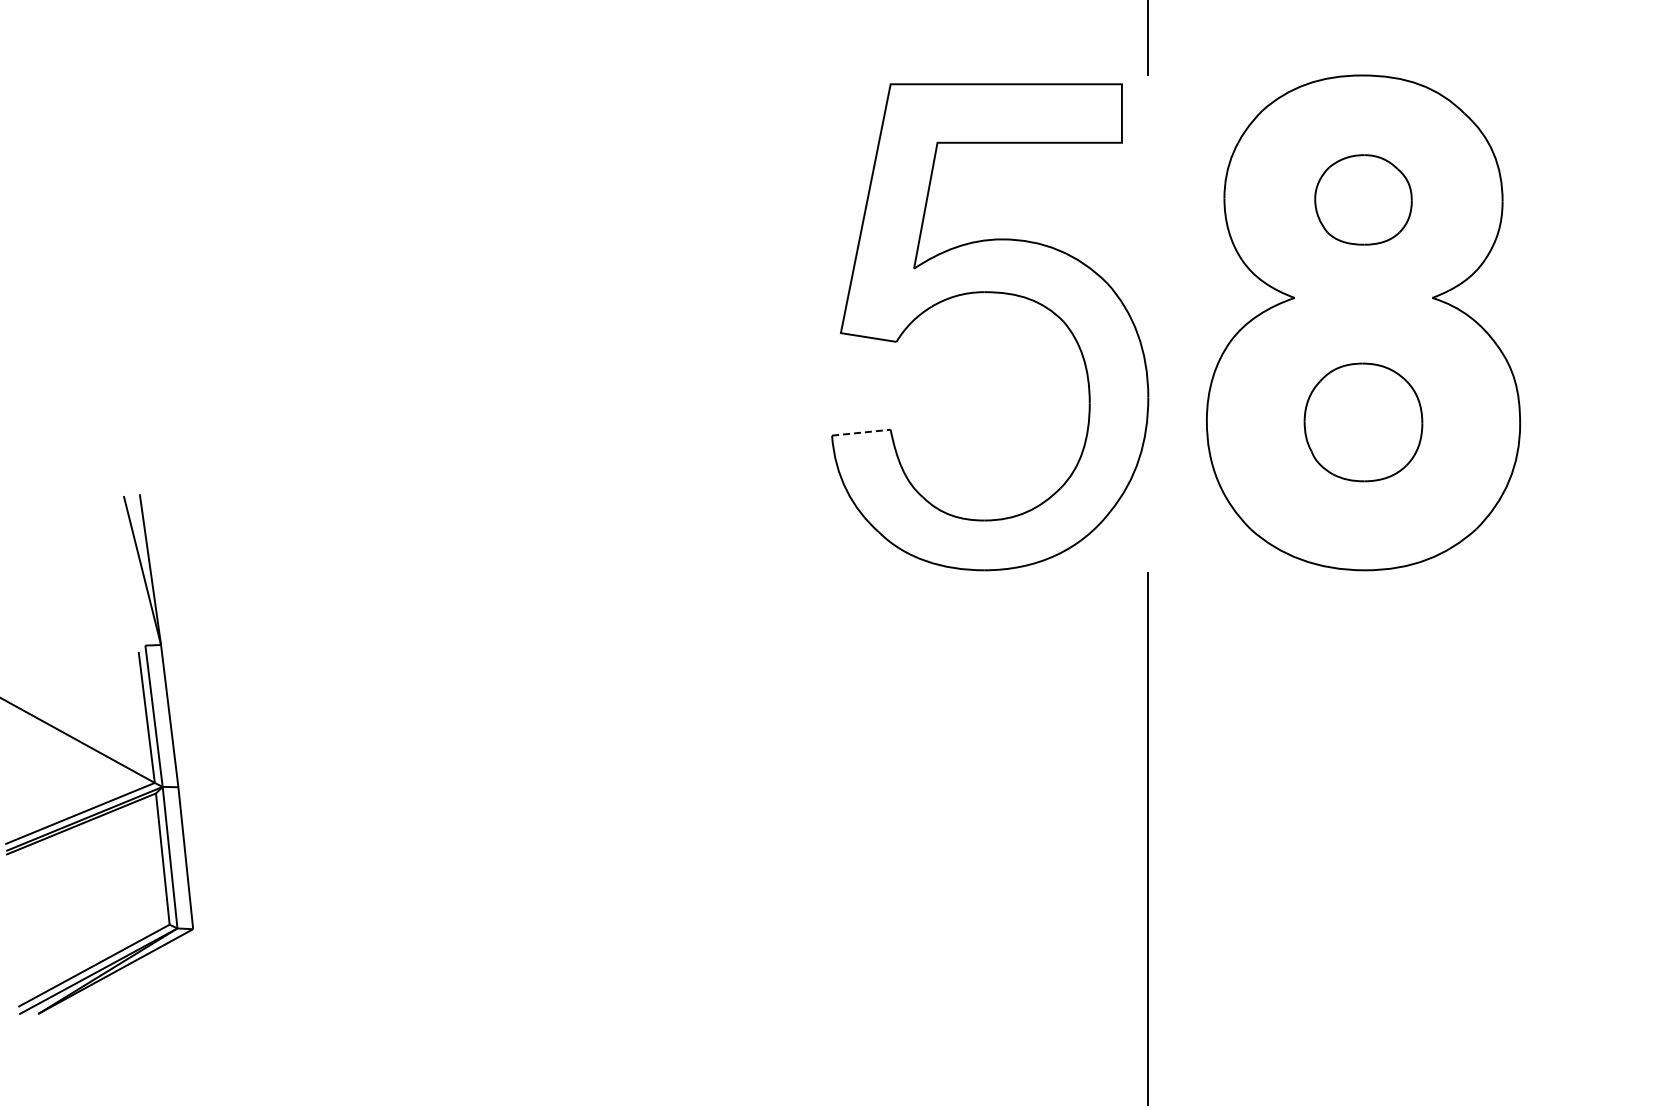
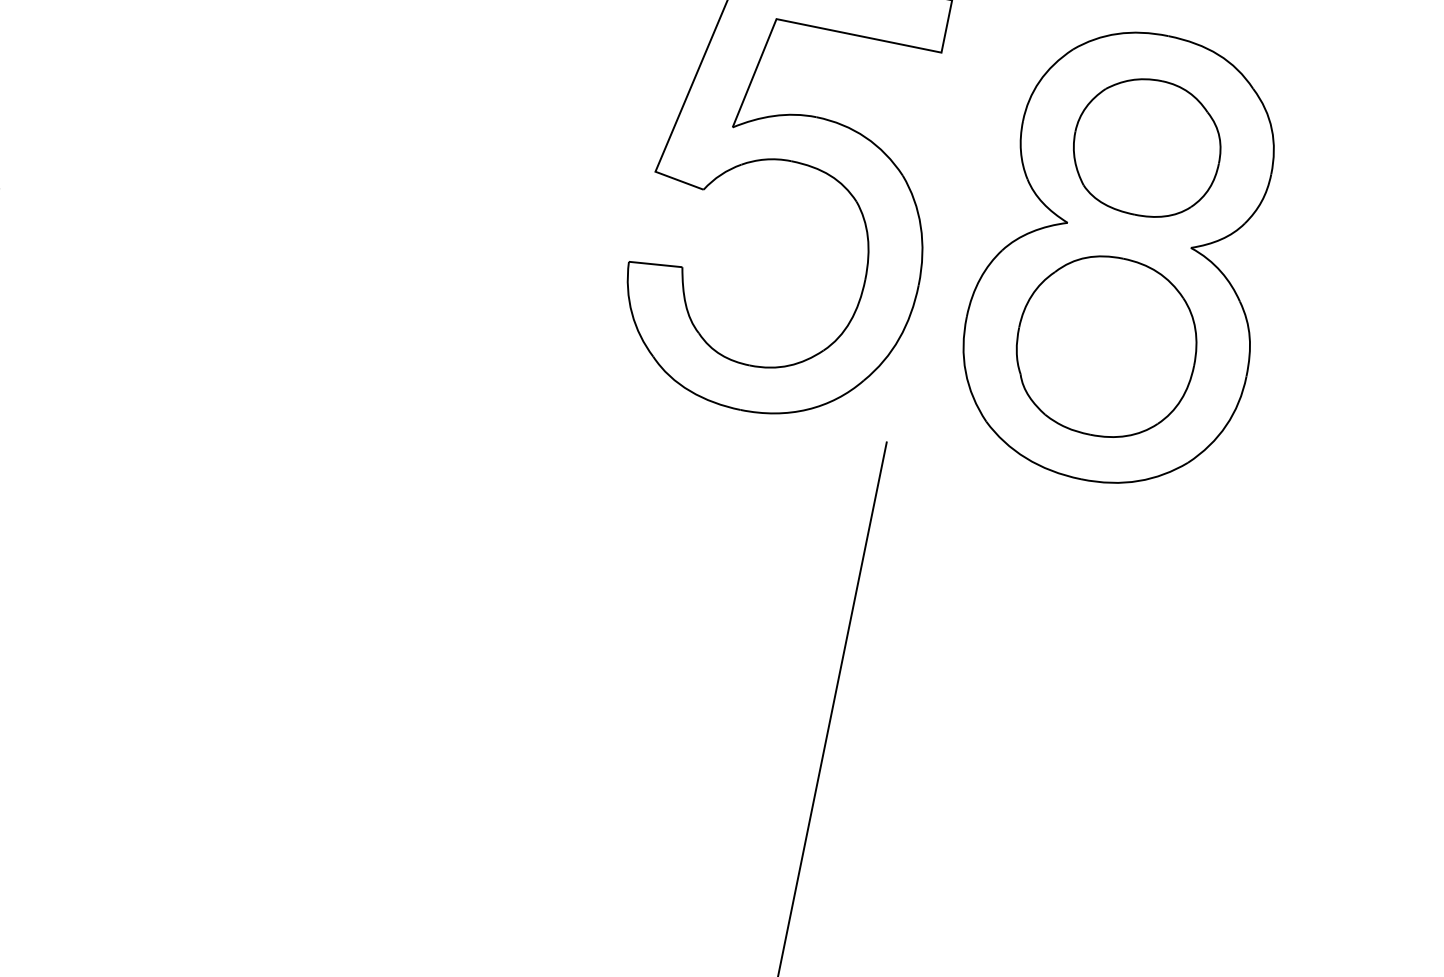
part: (1363, 199) -> (1147, 147), size x1.67
part: (1363, 422) -> (1106, 346), size x1.67
line: (861, 432) -> (655, 264), dashed -> solid

